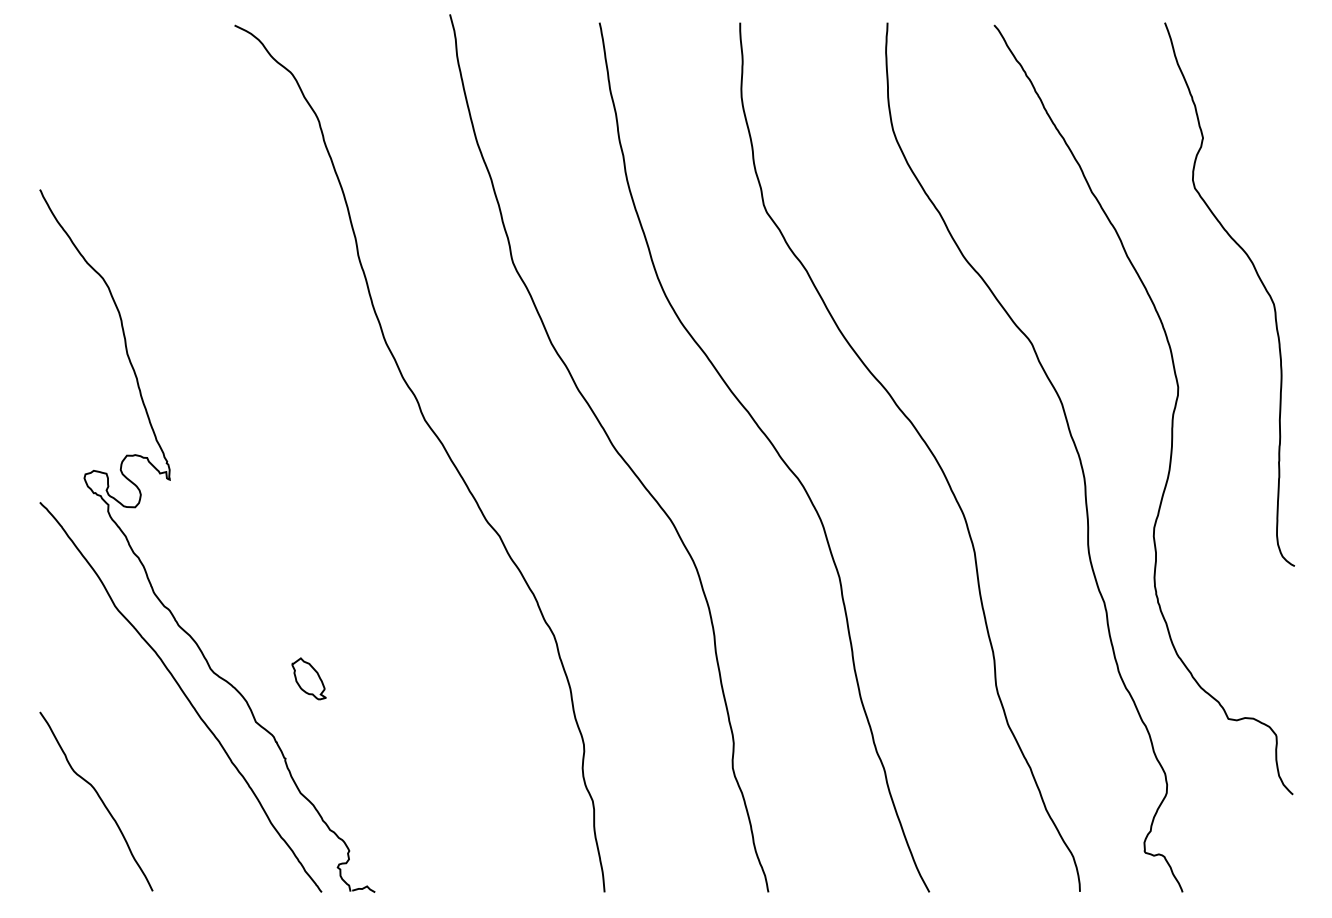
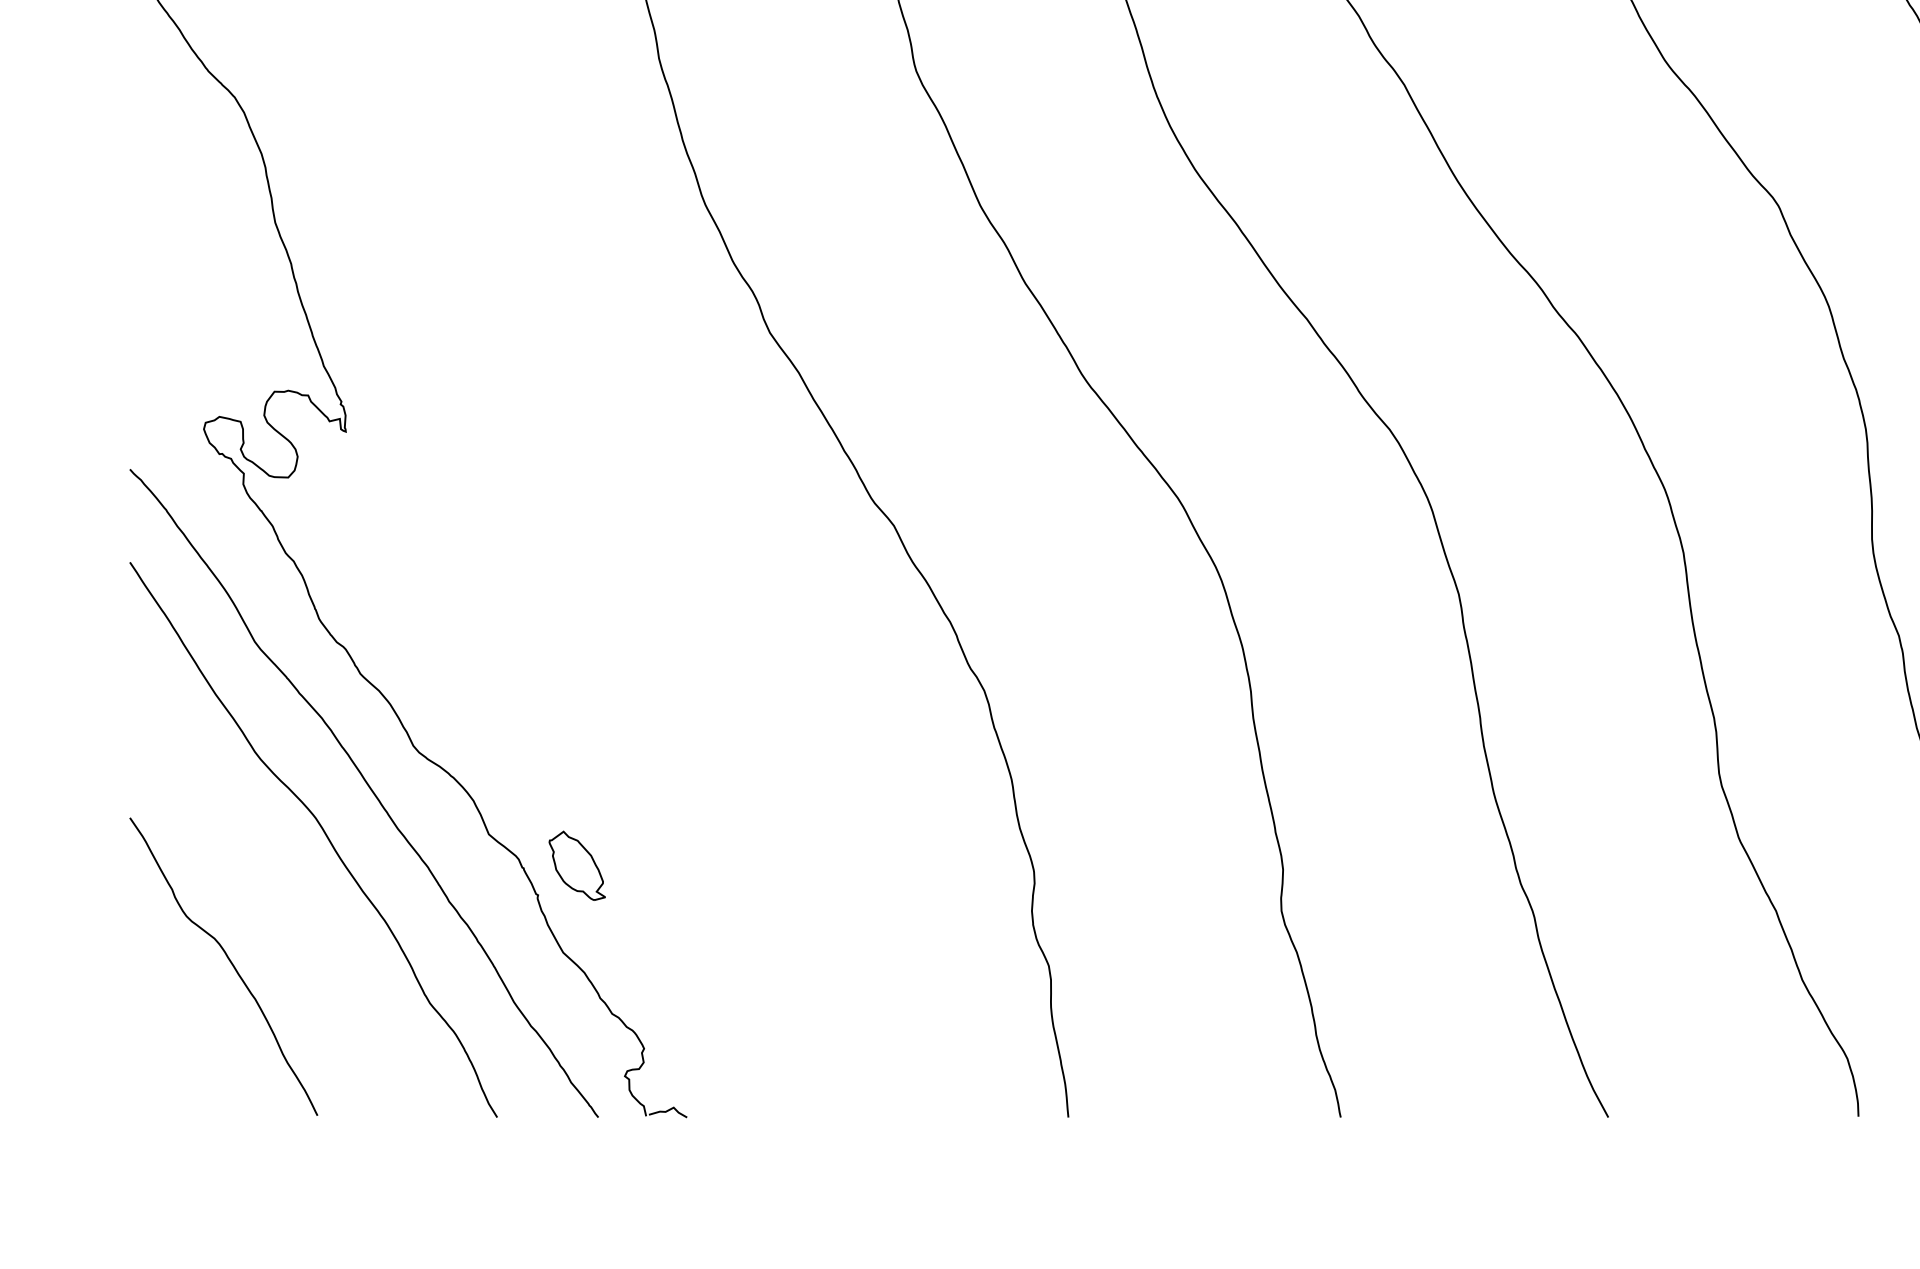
part: (308, 678) -> (576, 865), moved
curve: (155, 720) -> (322, 831), added

